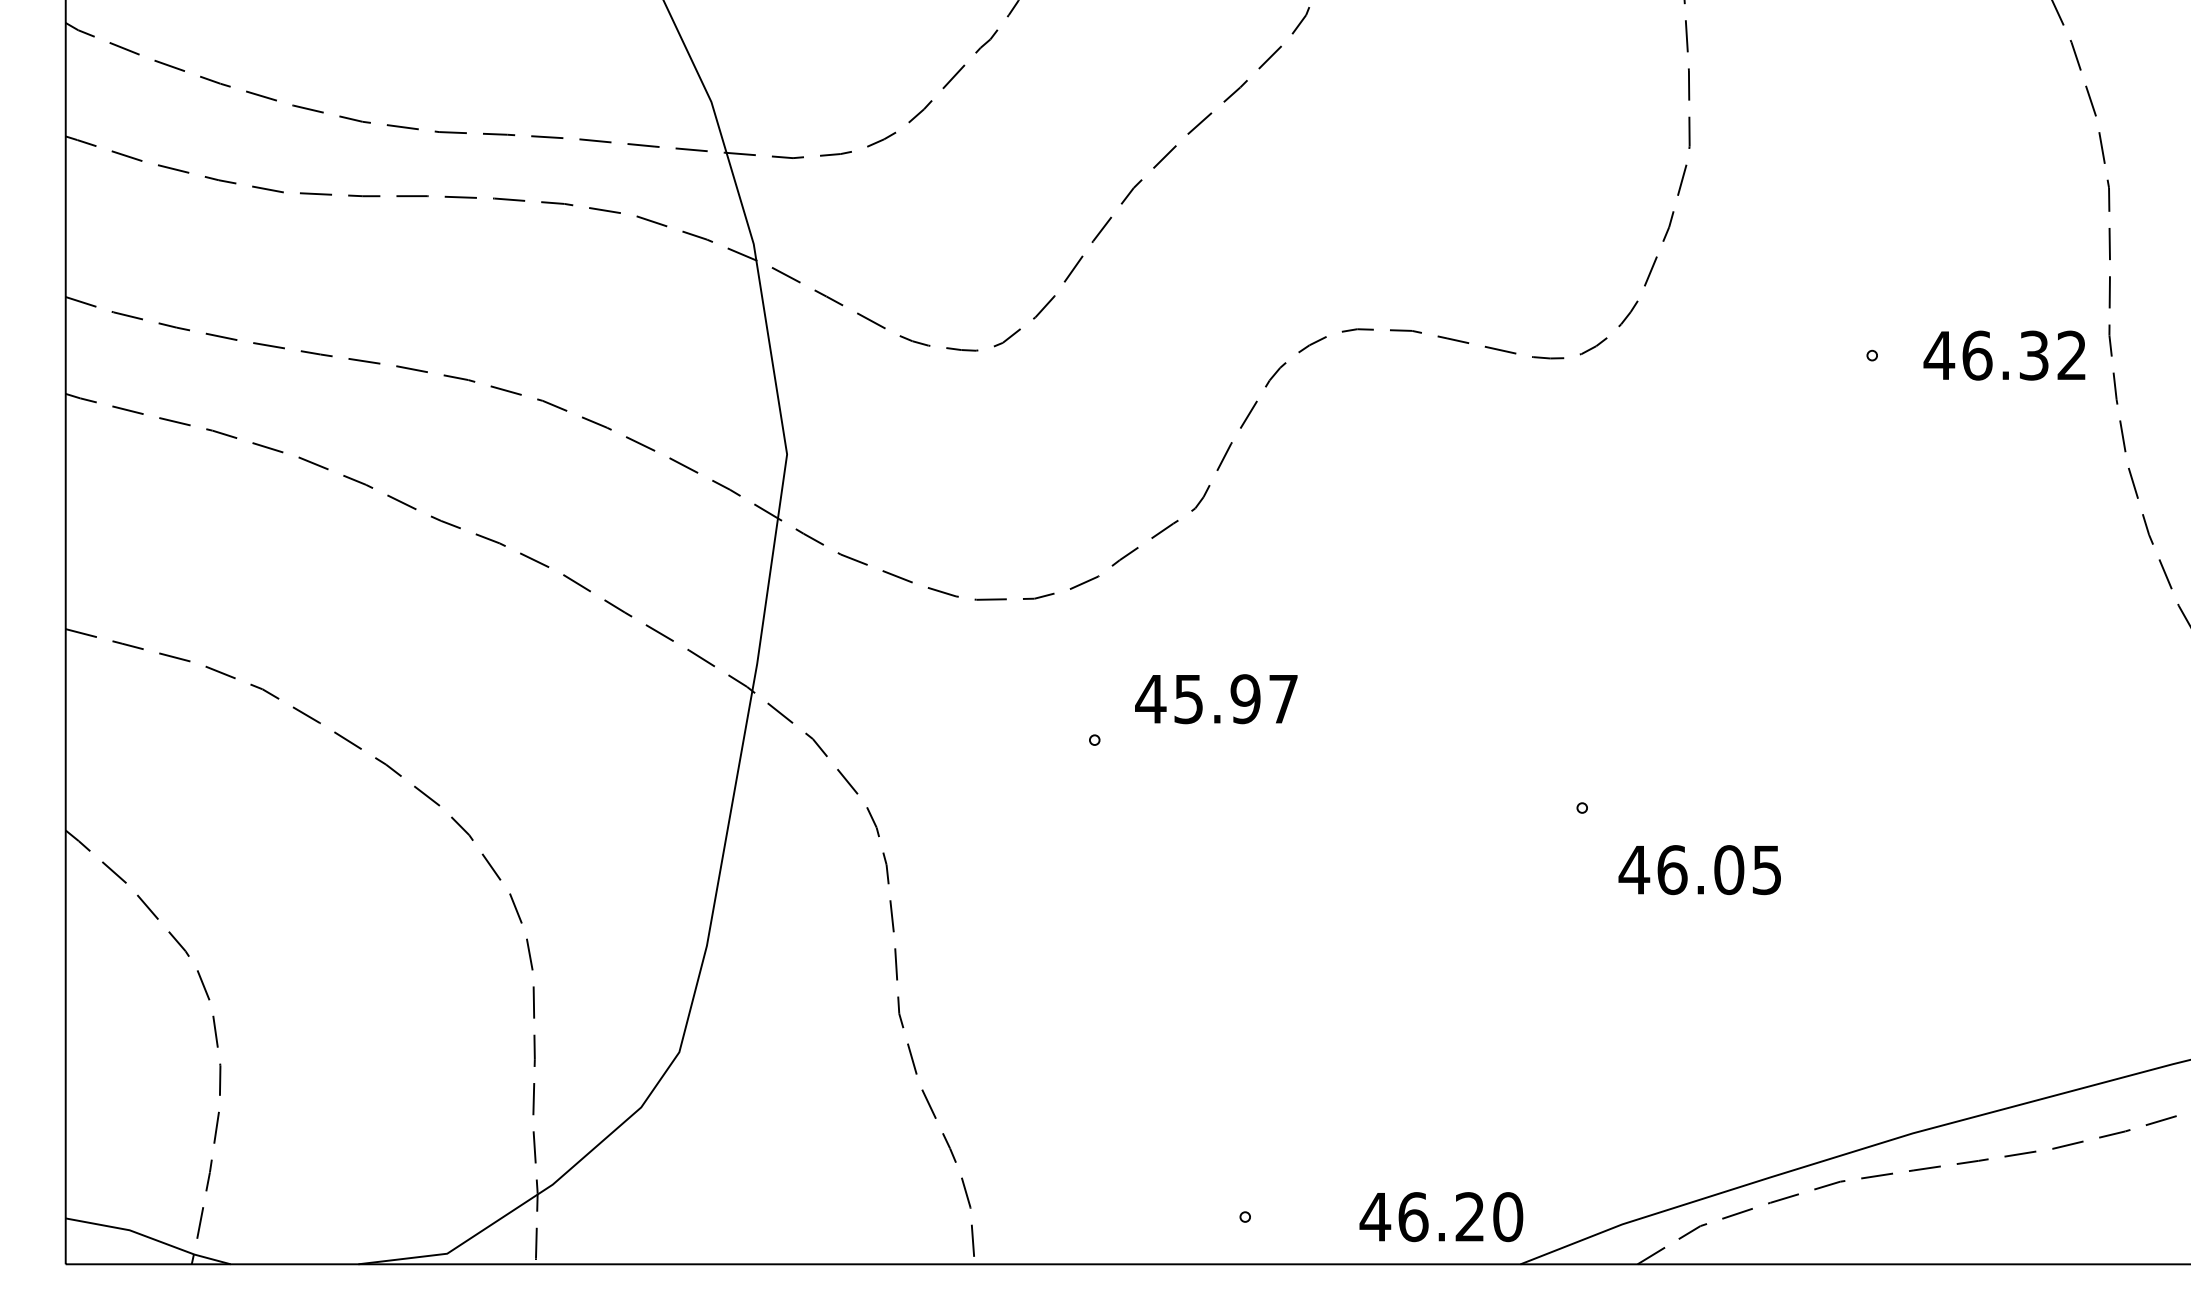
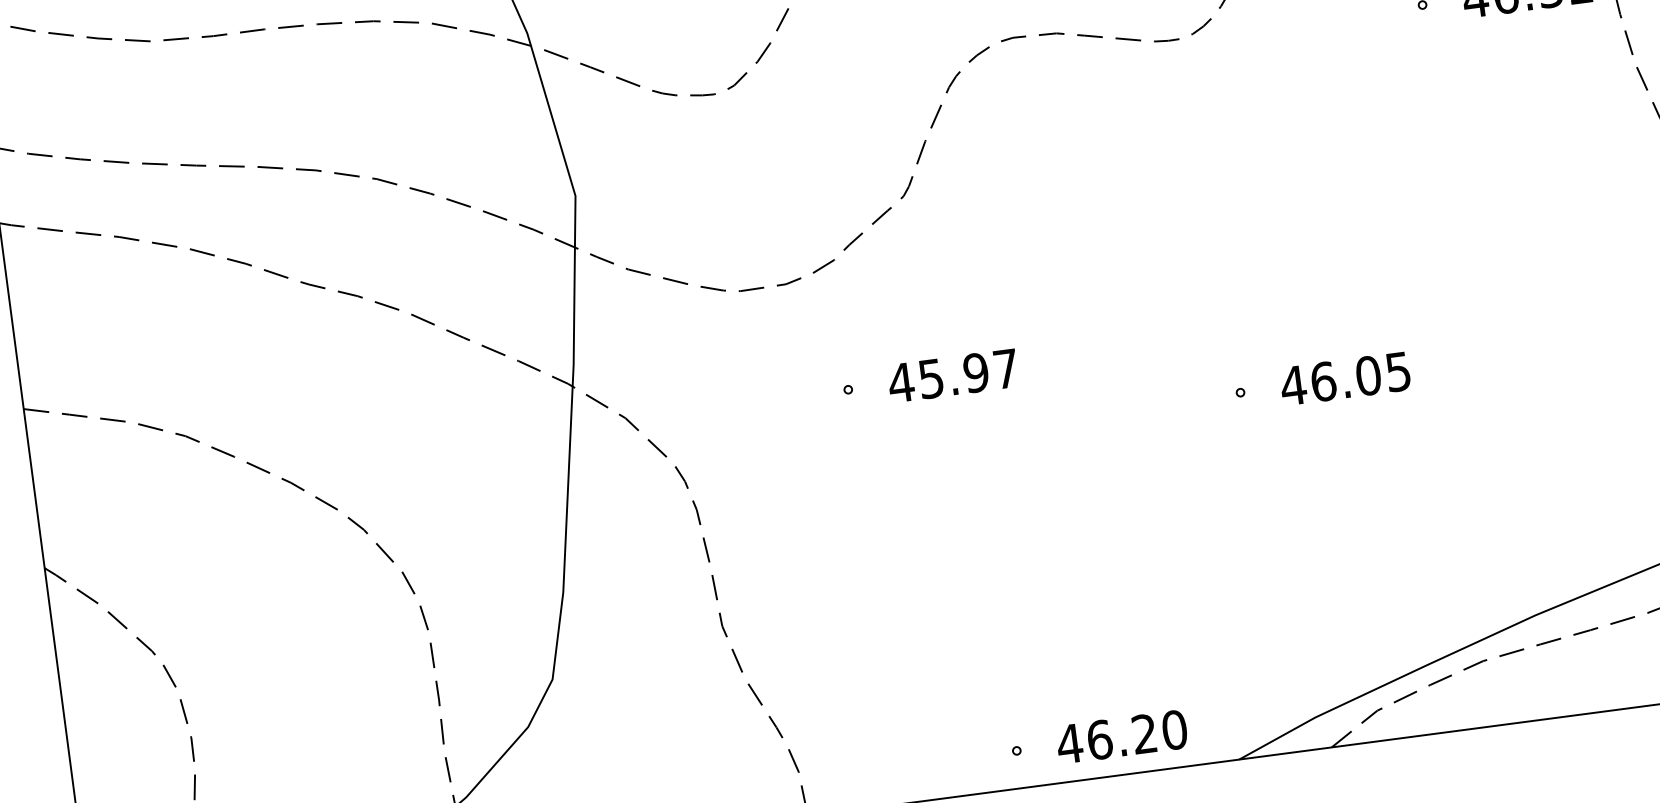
text: (1216, 699) -> (953, 376), moved
text: (1699, 870) -> (1345, 379), moved
text: (1441, 1217) -> (1122, 737), moved

